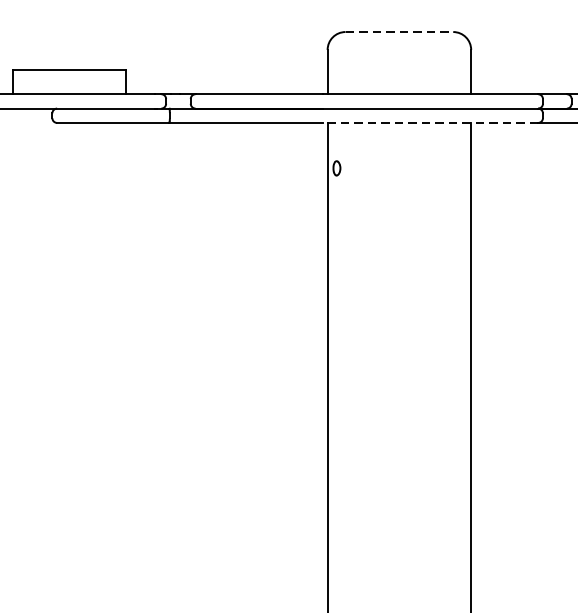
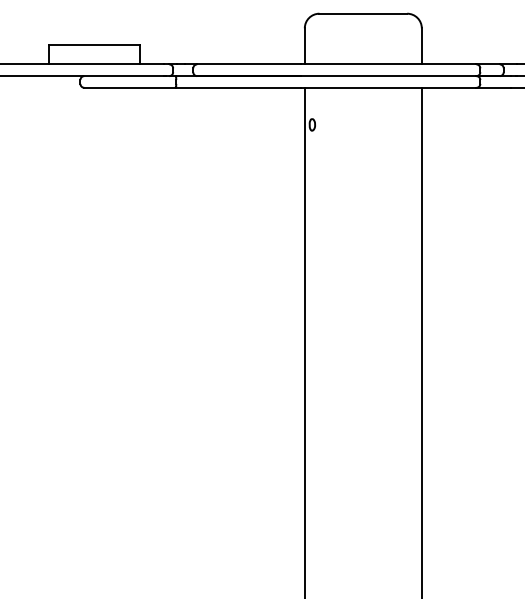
line: (399, 31) -> (363, 13), dashed -> solid
line: (430, 122) -> (388, 87), dashed -> solid

